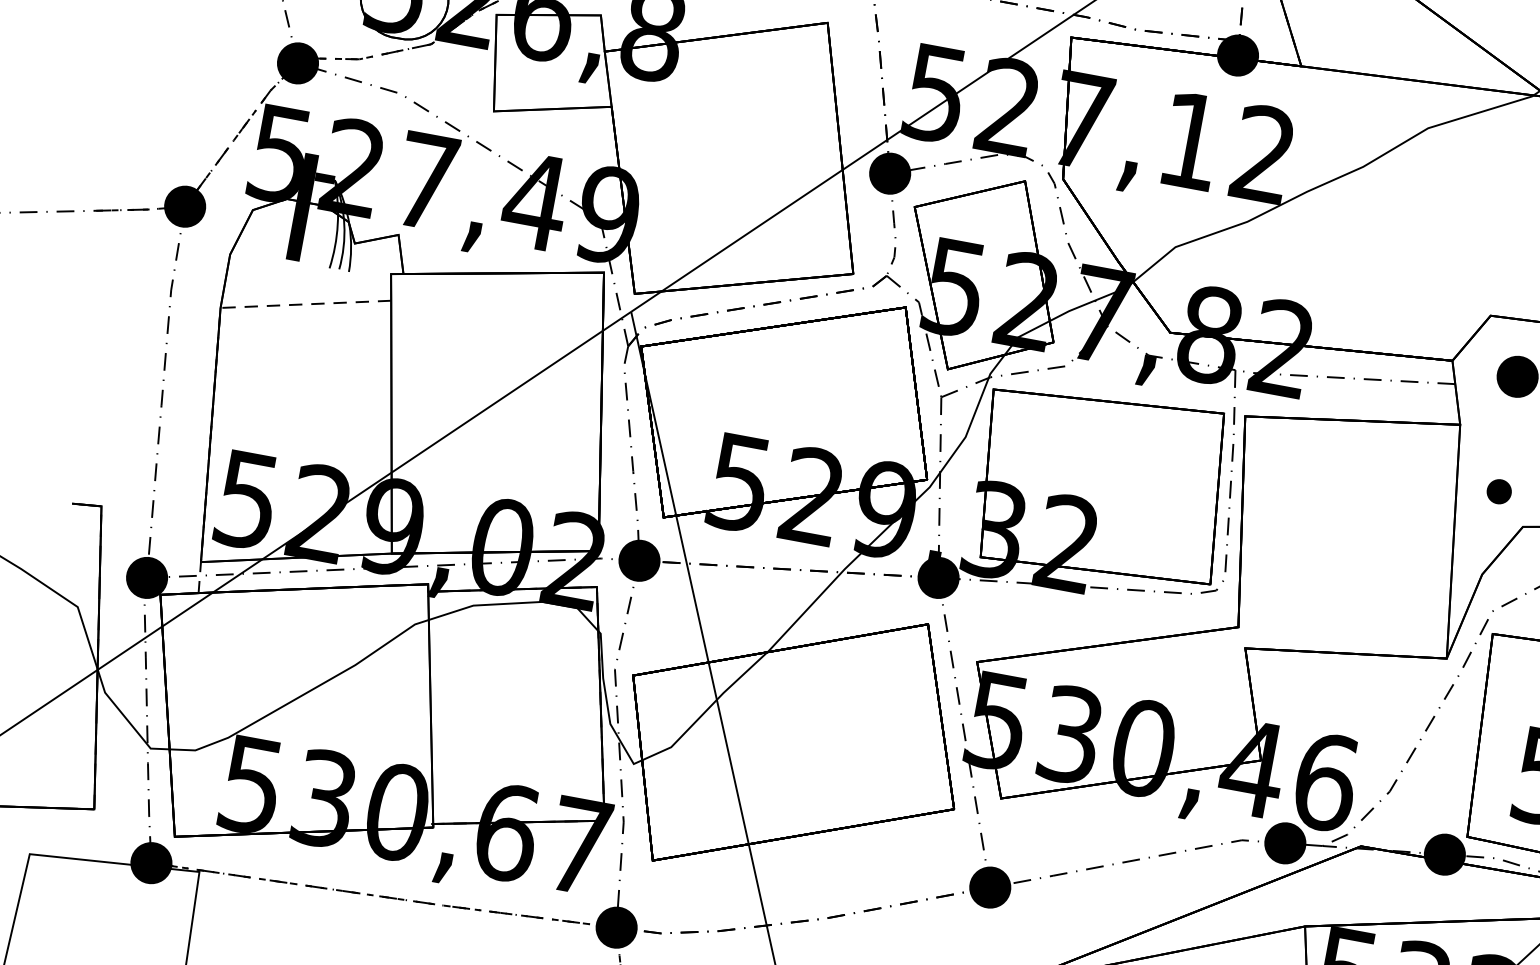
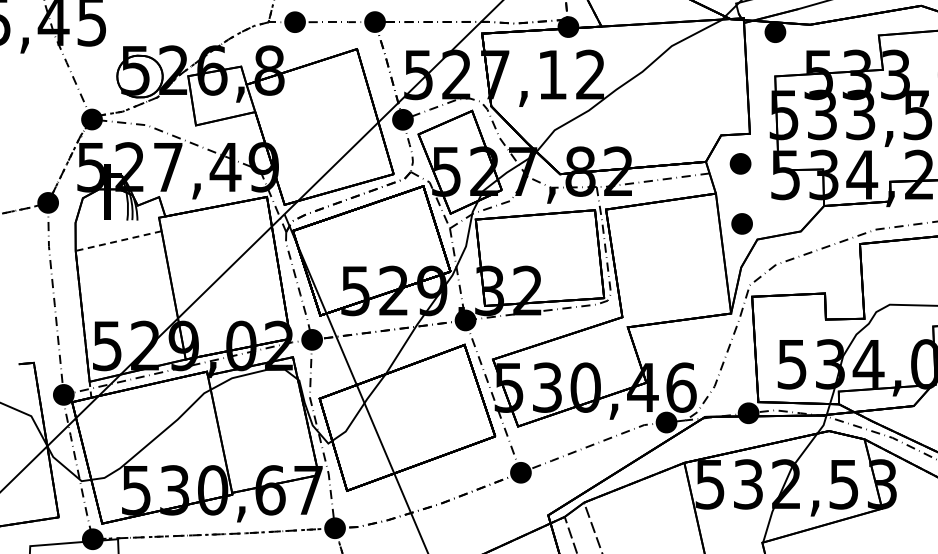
part: (1498, 490) -> (741, 223), size x1.67

